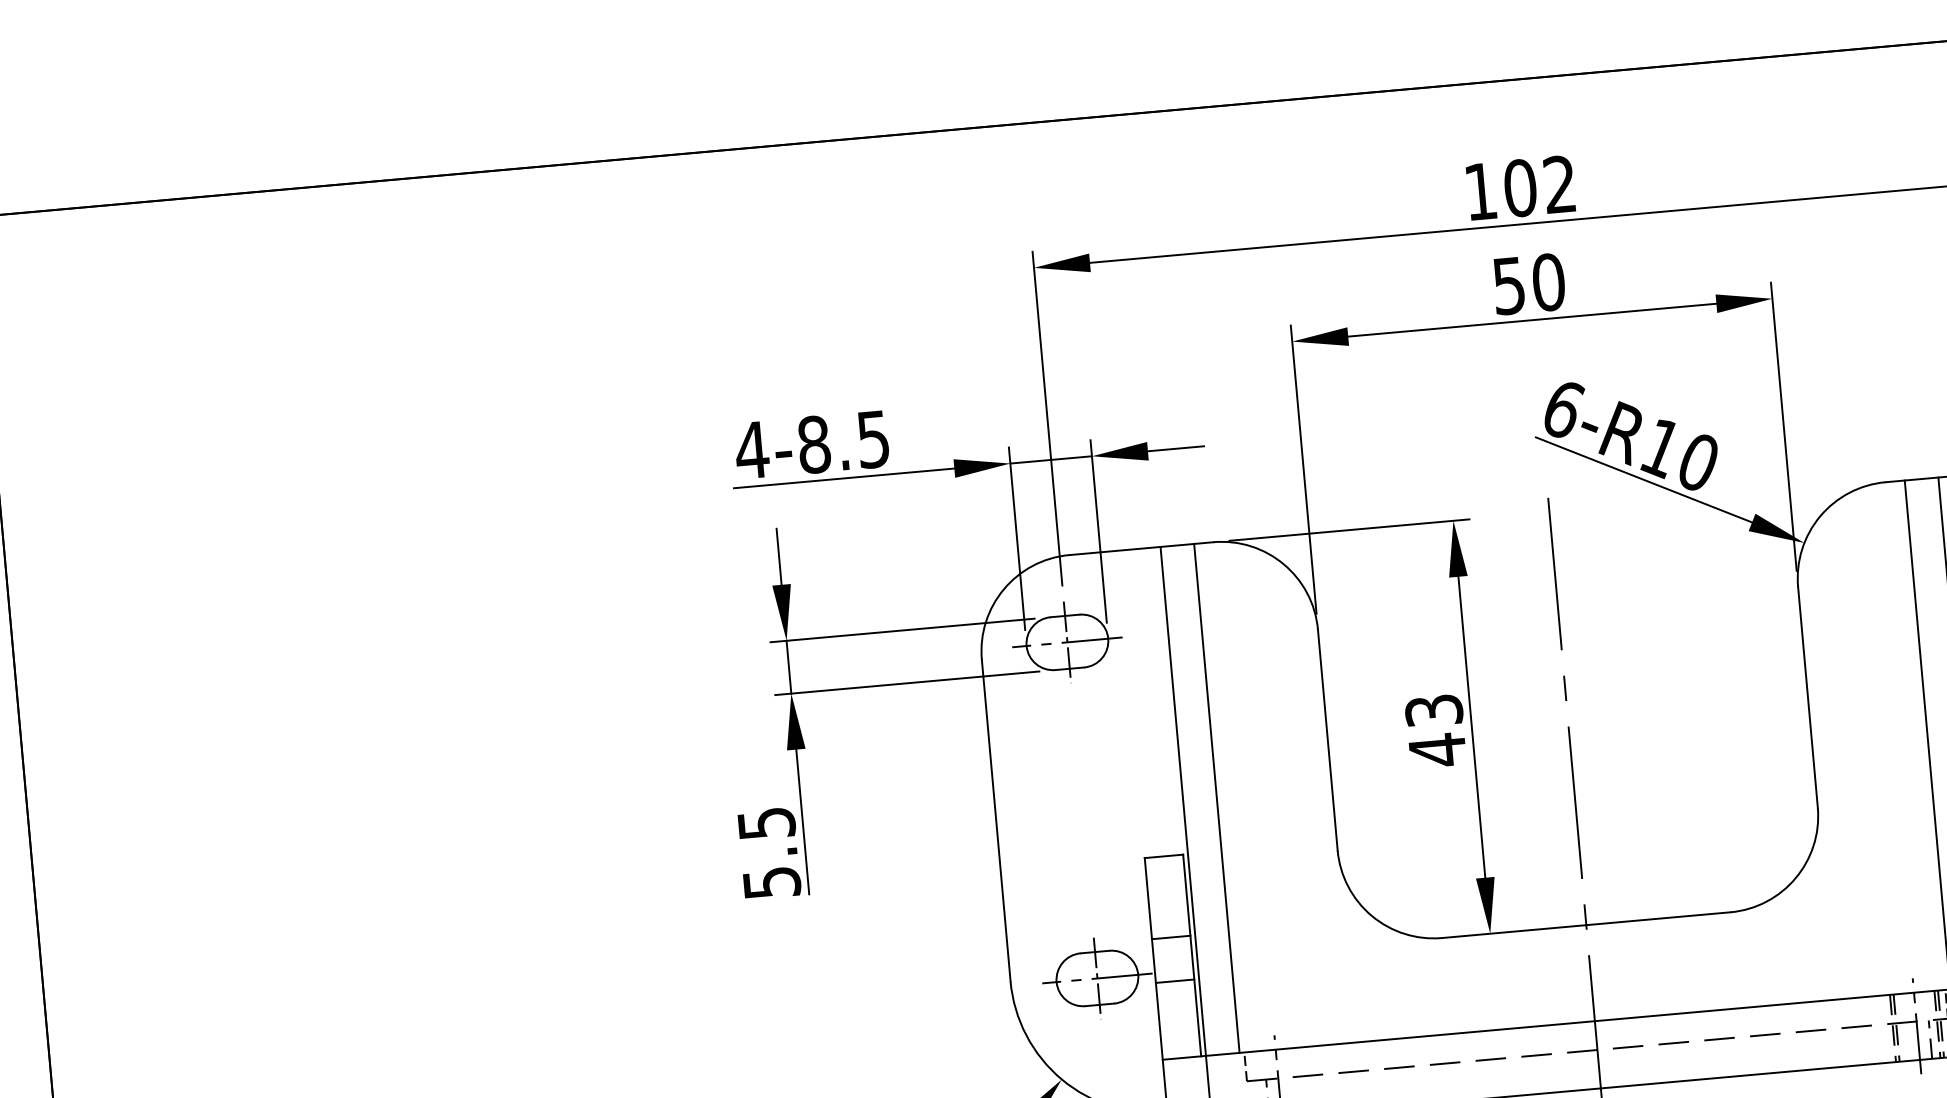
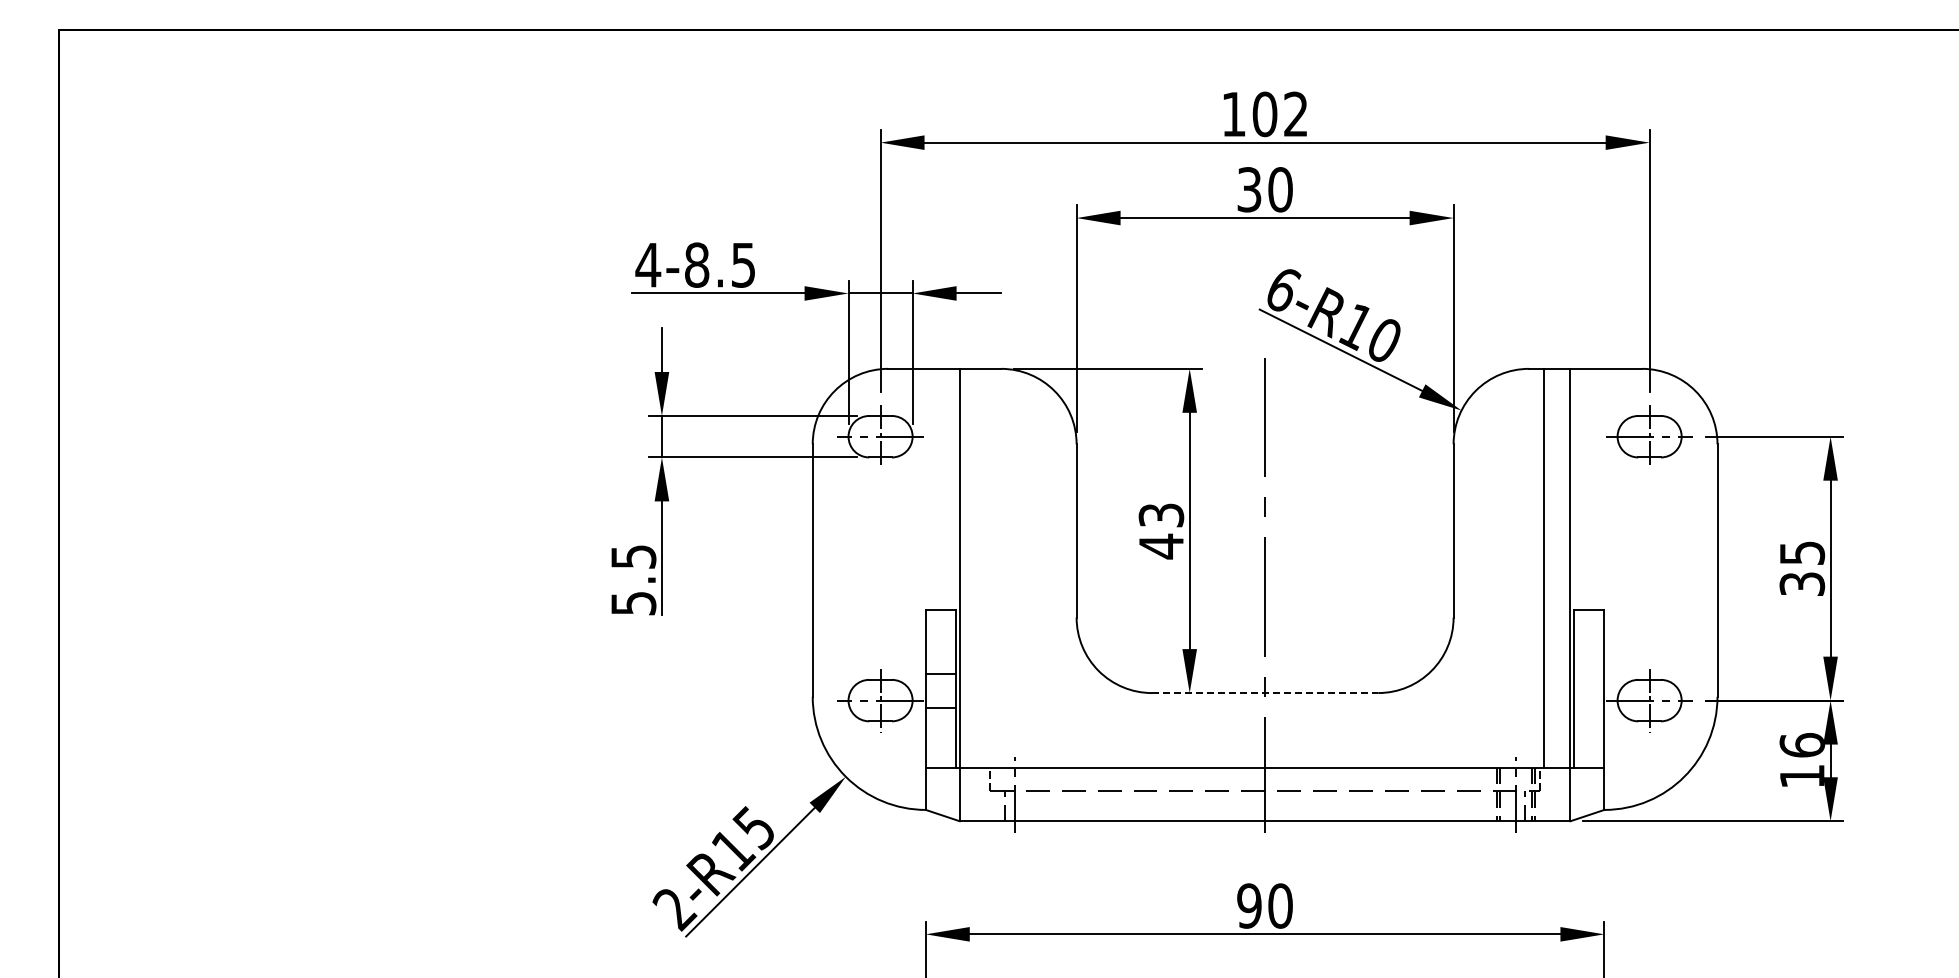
text: (1509, 285) -> (1249, 189), 50 -> 30
line: (1217, 798) -> (986, 568), removed
line: (1586, 925) -> (1265, 693), solid -> dashed

